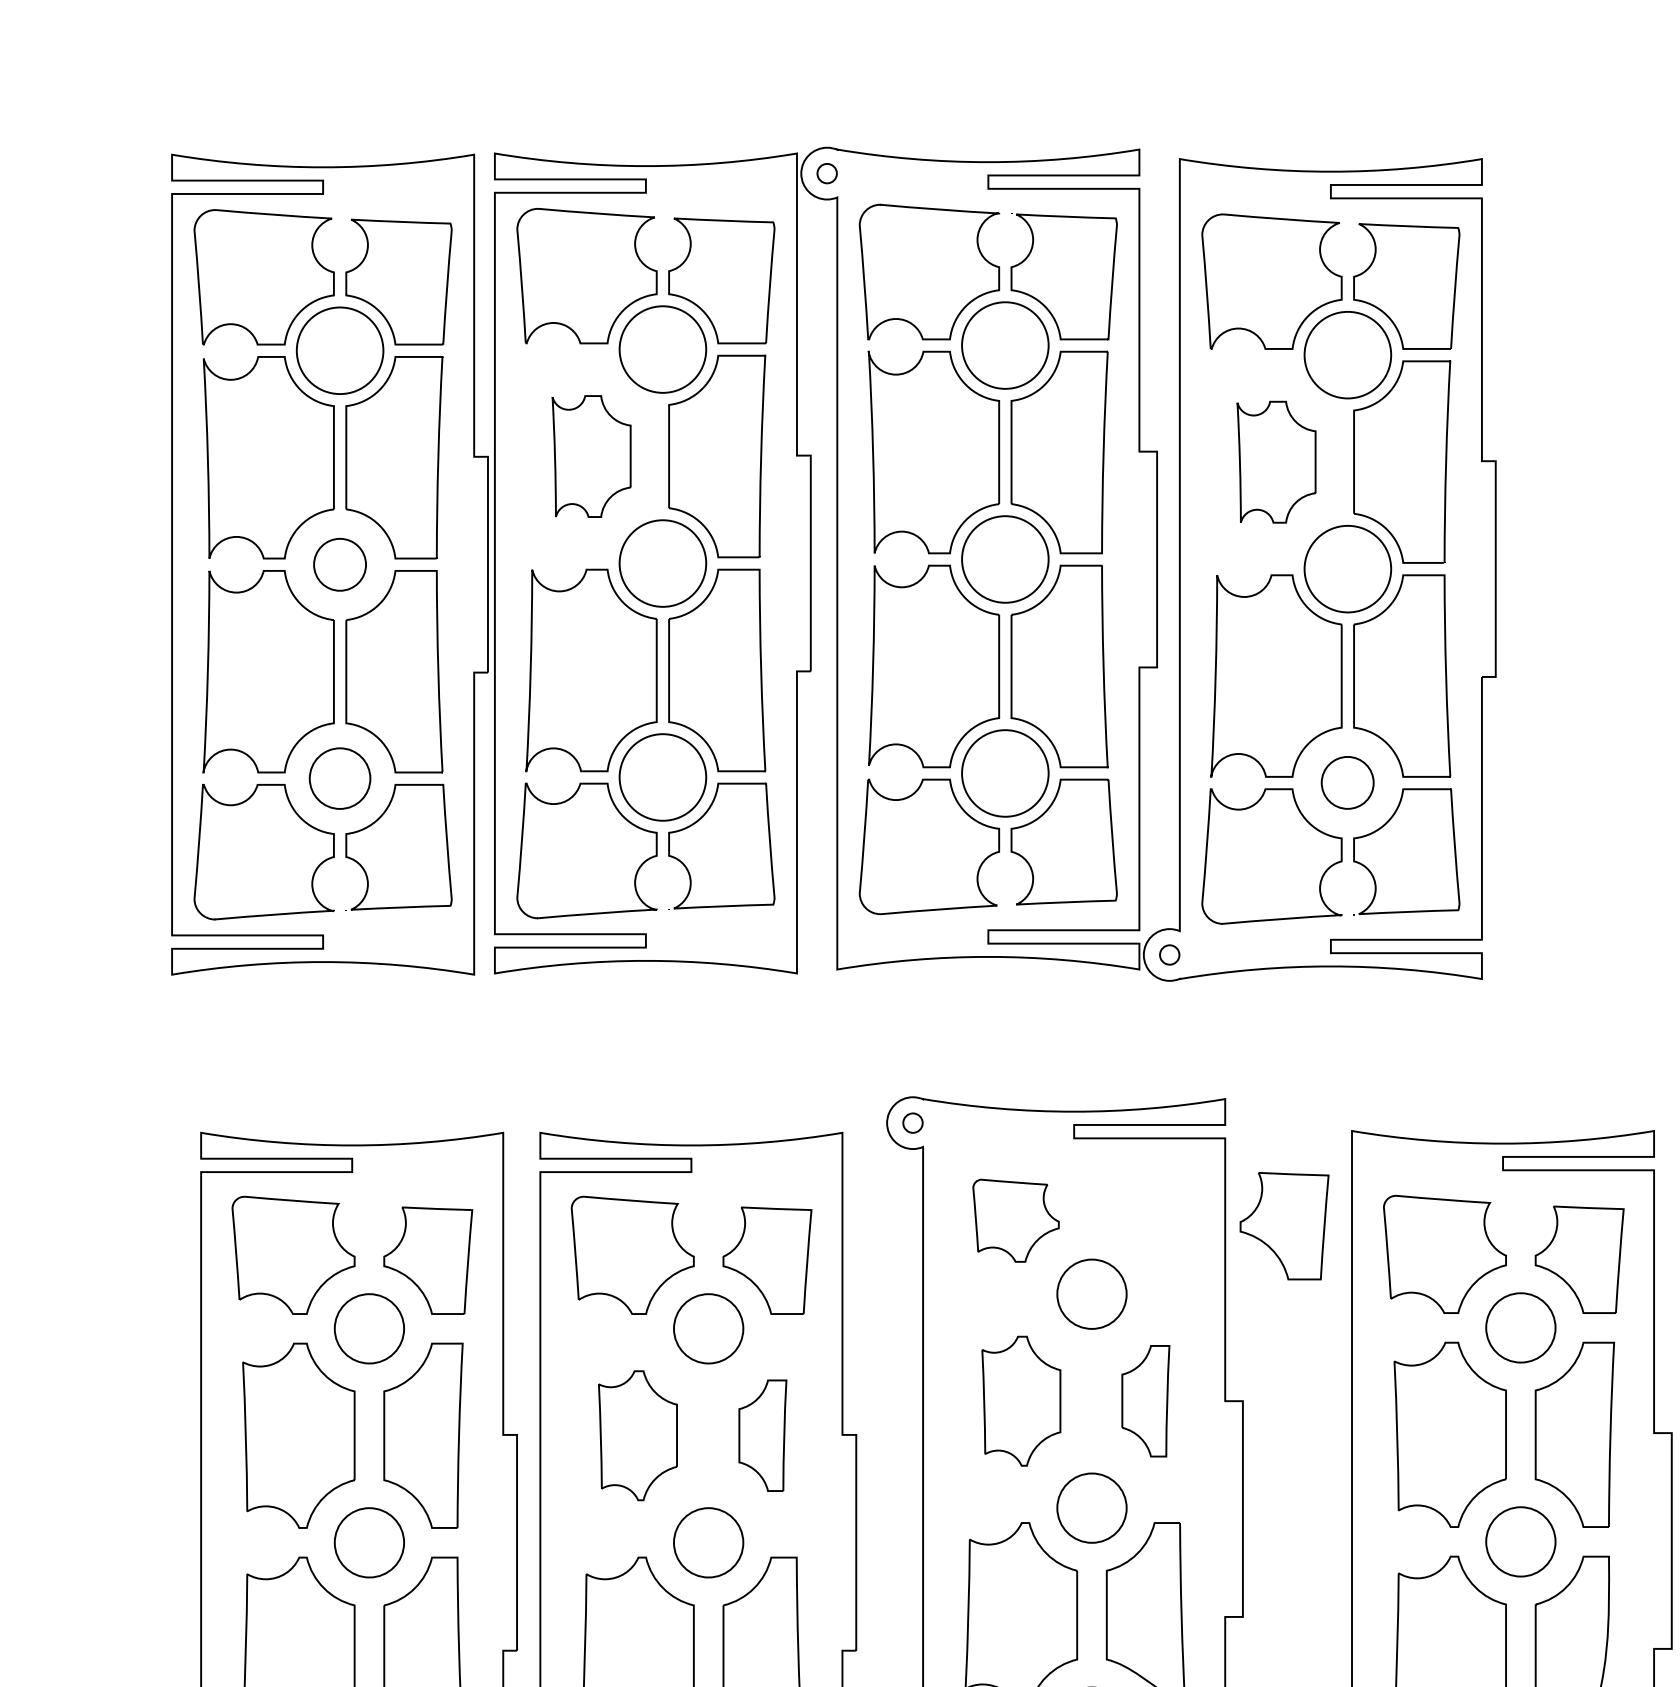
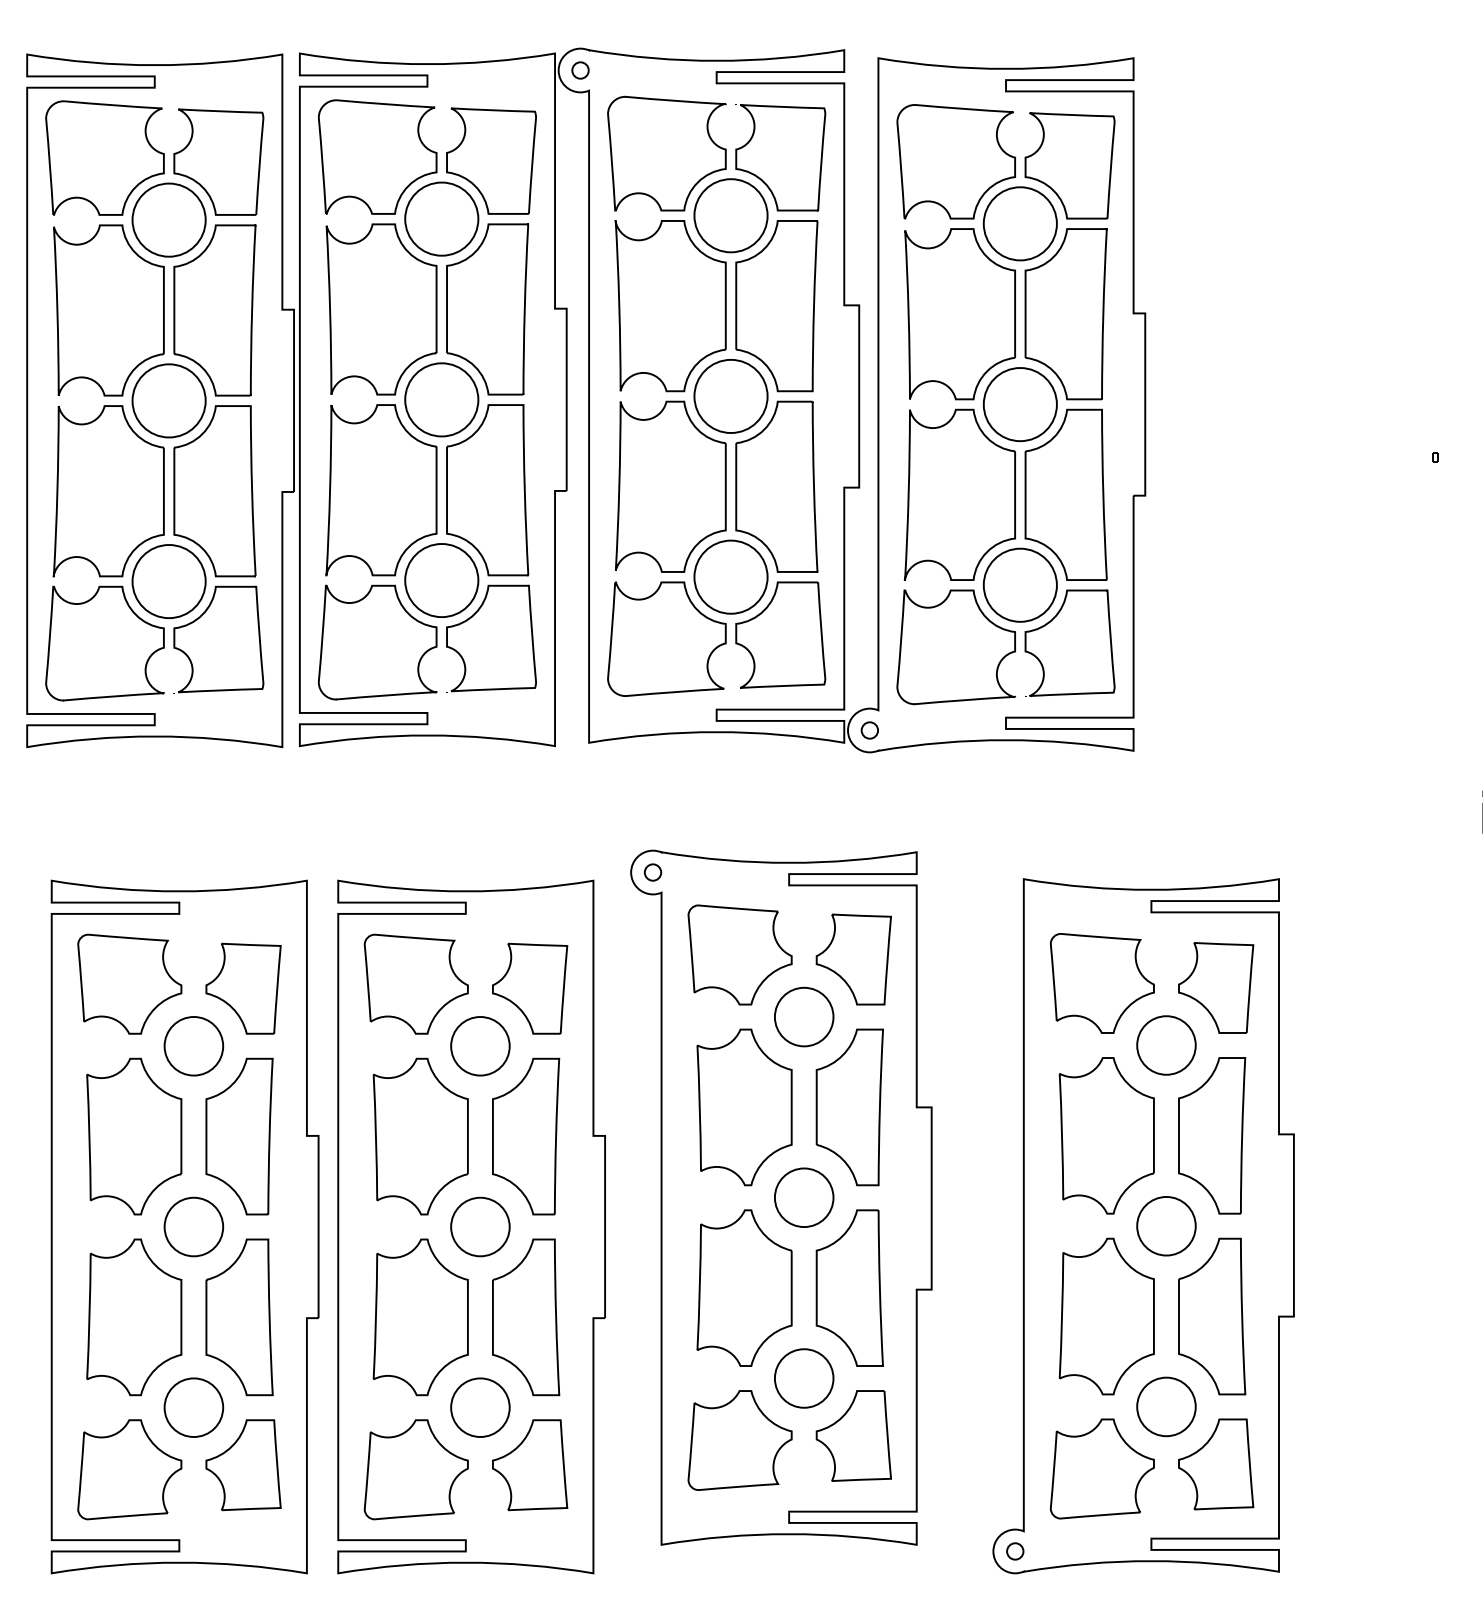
part: (591, 456) -> (381, 309), size x1.67
part: (1275, 462) -> (959, 314), size x1.67
part: (339, 564) -> (168, 400), size x1.67
part: (339, 778) -> (168, 581), size x1.43
part: (1346, 782) -> (1019, 584), size x1.67
part: (1015, 1220) -> (739, 954), size x1.43
part: (1284, 1226) -> (853, 959), moved
part: (1021, 1401) -> (744, 1107), size x1.43
part: (1145, 1401) -> (849, 1107), size x1.67
part: (637, 1435) -> (420, 1136), size x1.43
part: (763, 1435) -> (526, 1136), size x1.67

